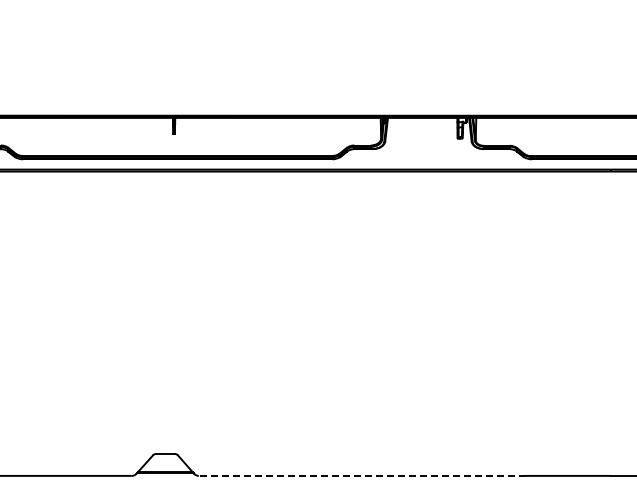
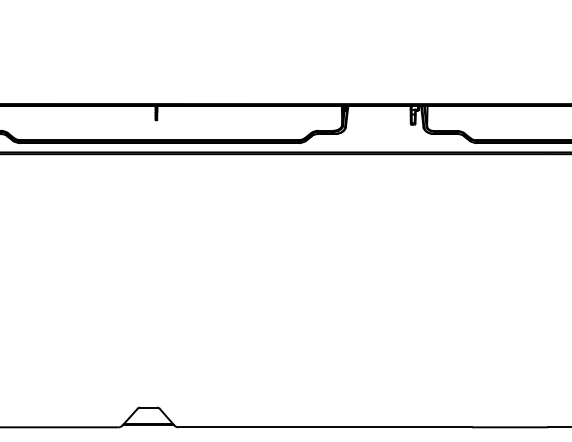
line: (361, 475) -> (324, 426), dashed -> solid

